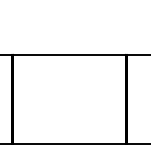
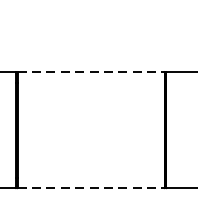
line: (70, 55) -> (92, 72), solid -> dashed
line: (70, 143) -> (92, 187), solid -> dashed

